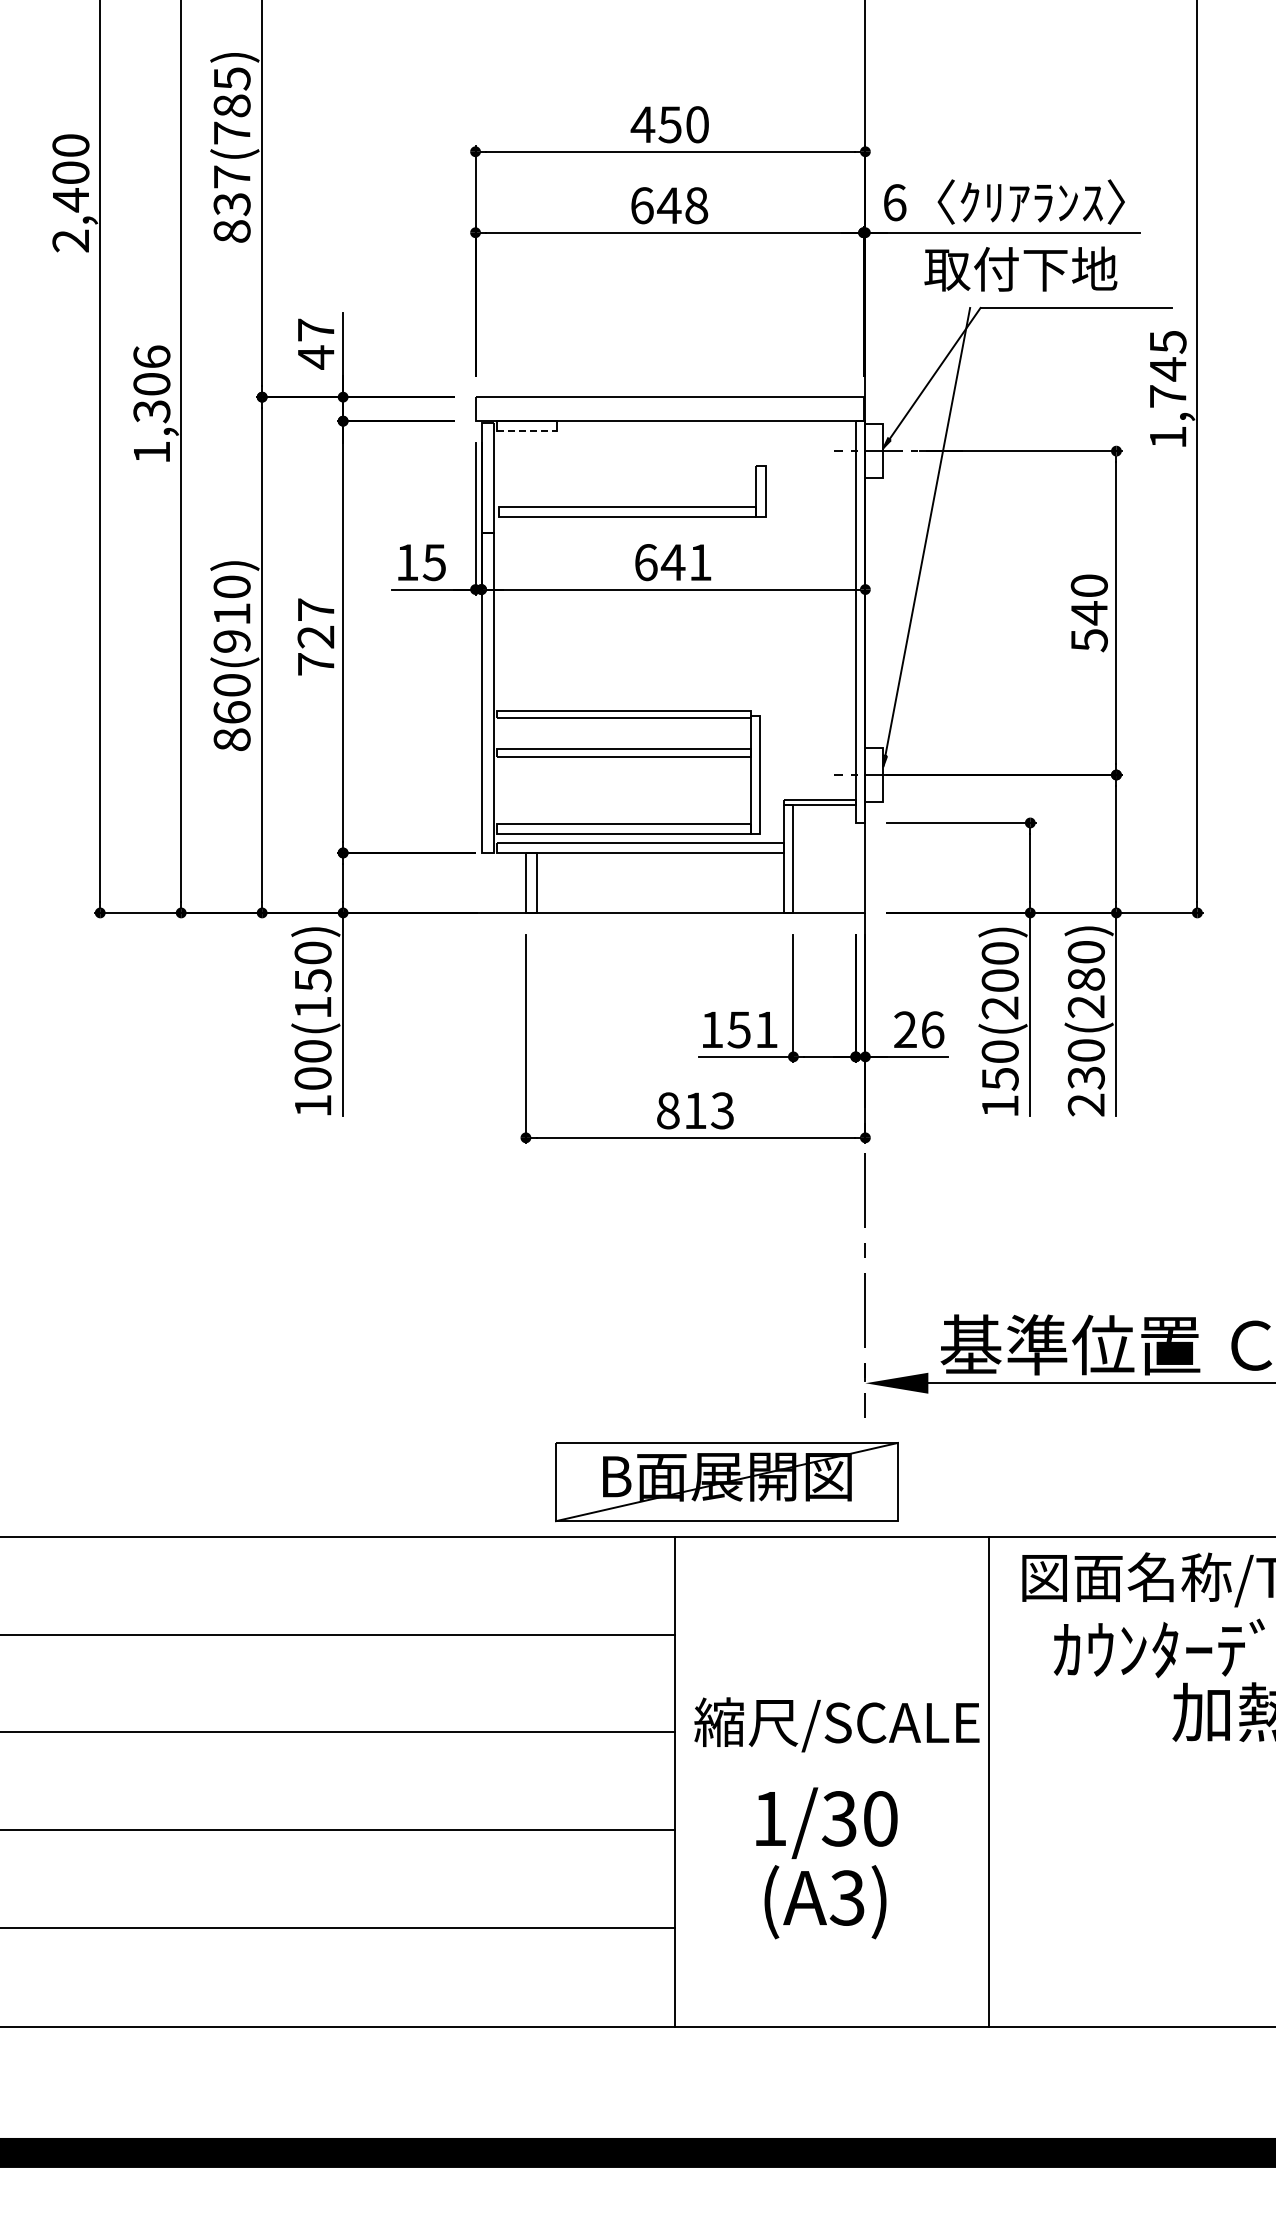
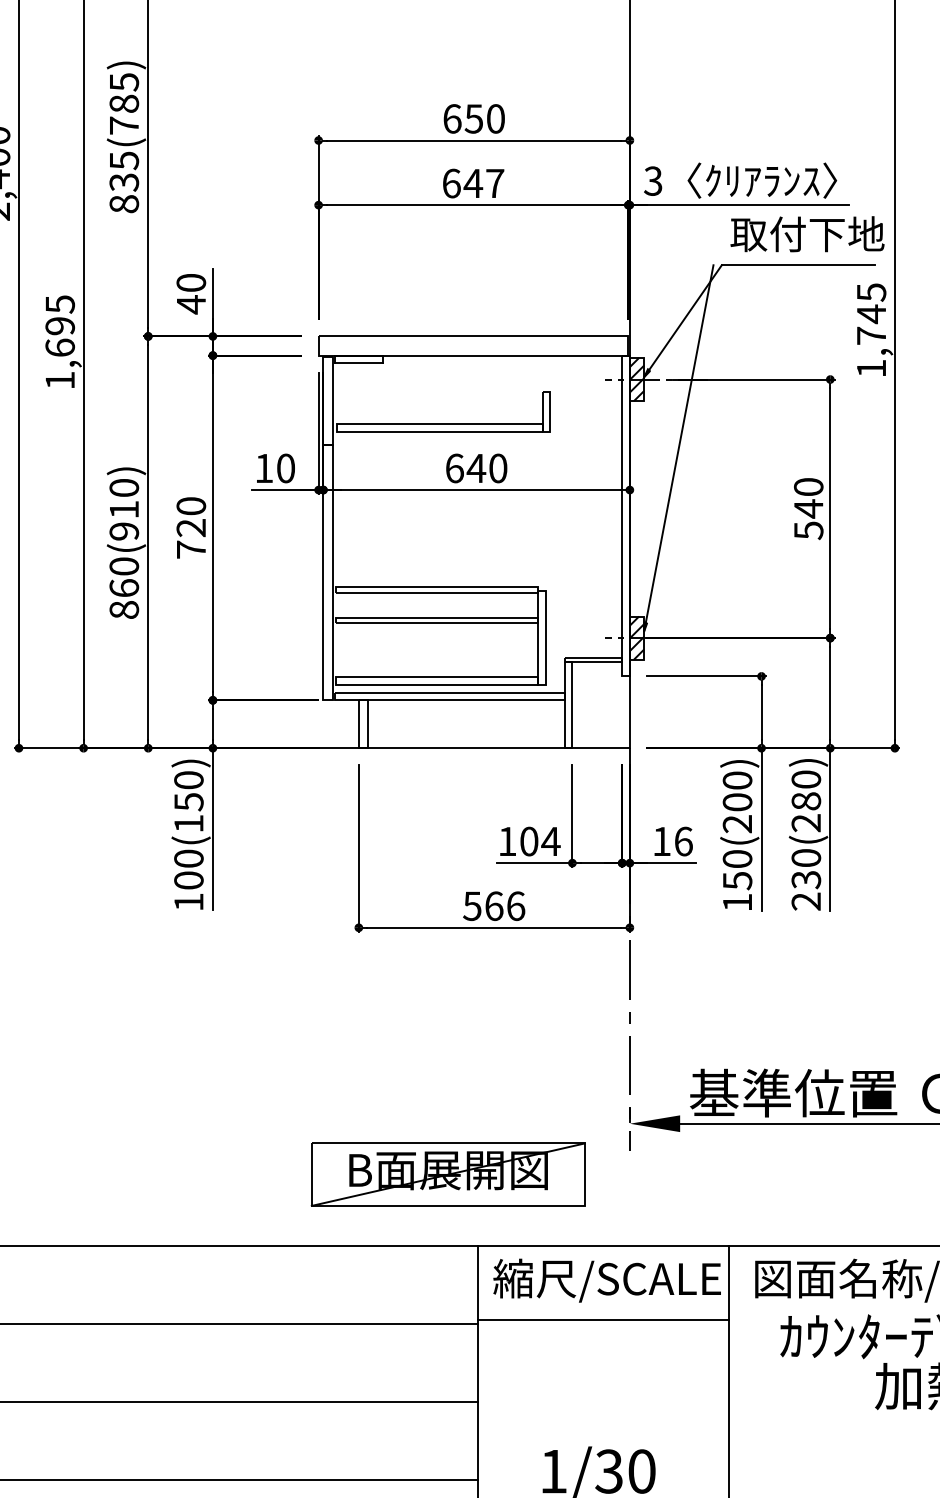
text: (642, 124) -> (451, 118), 450 -> 650
text: (232, 176) -> (124, 160), 837(785) -> 835(785)
text: (894, 202) -> (653, 181), 6 -> 3
text: (696, 205) -> (495, 183), 648 -> 647
text: (1020, 268) -> (807, 233), moved
text: (315, 329) -> (190, 282), 47 -> 40
text: (151, 384) -> (59, 326), 1,306 -> 1,695
line: (526, 430) -> (359, 363), dashed -> solid
hatch: (874, 451) -> (637, 379), added
text: (433, 562) -> (285, 468), 15 -> 10
text: (700, 562) -> (498, 468), 641 -> 640
text: (315, 609) -> (190, 505), 727 -> 720
hatch: (874, 775) -> (637, 638), added
text: (752, 1029) -> (539, 841), 151 -> 104
text: (905, 1029) -> (661, 841), 26 -> 16
text: (695, 1110) -> (494, 905), 813 -> 566
part: (726, 1482) -> (447, 1175), moved
line: (832, 1629) -> (603, 1320), added
text: (836, 1724) -> (606, 1280), moved

